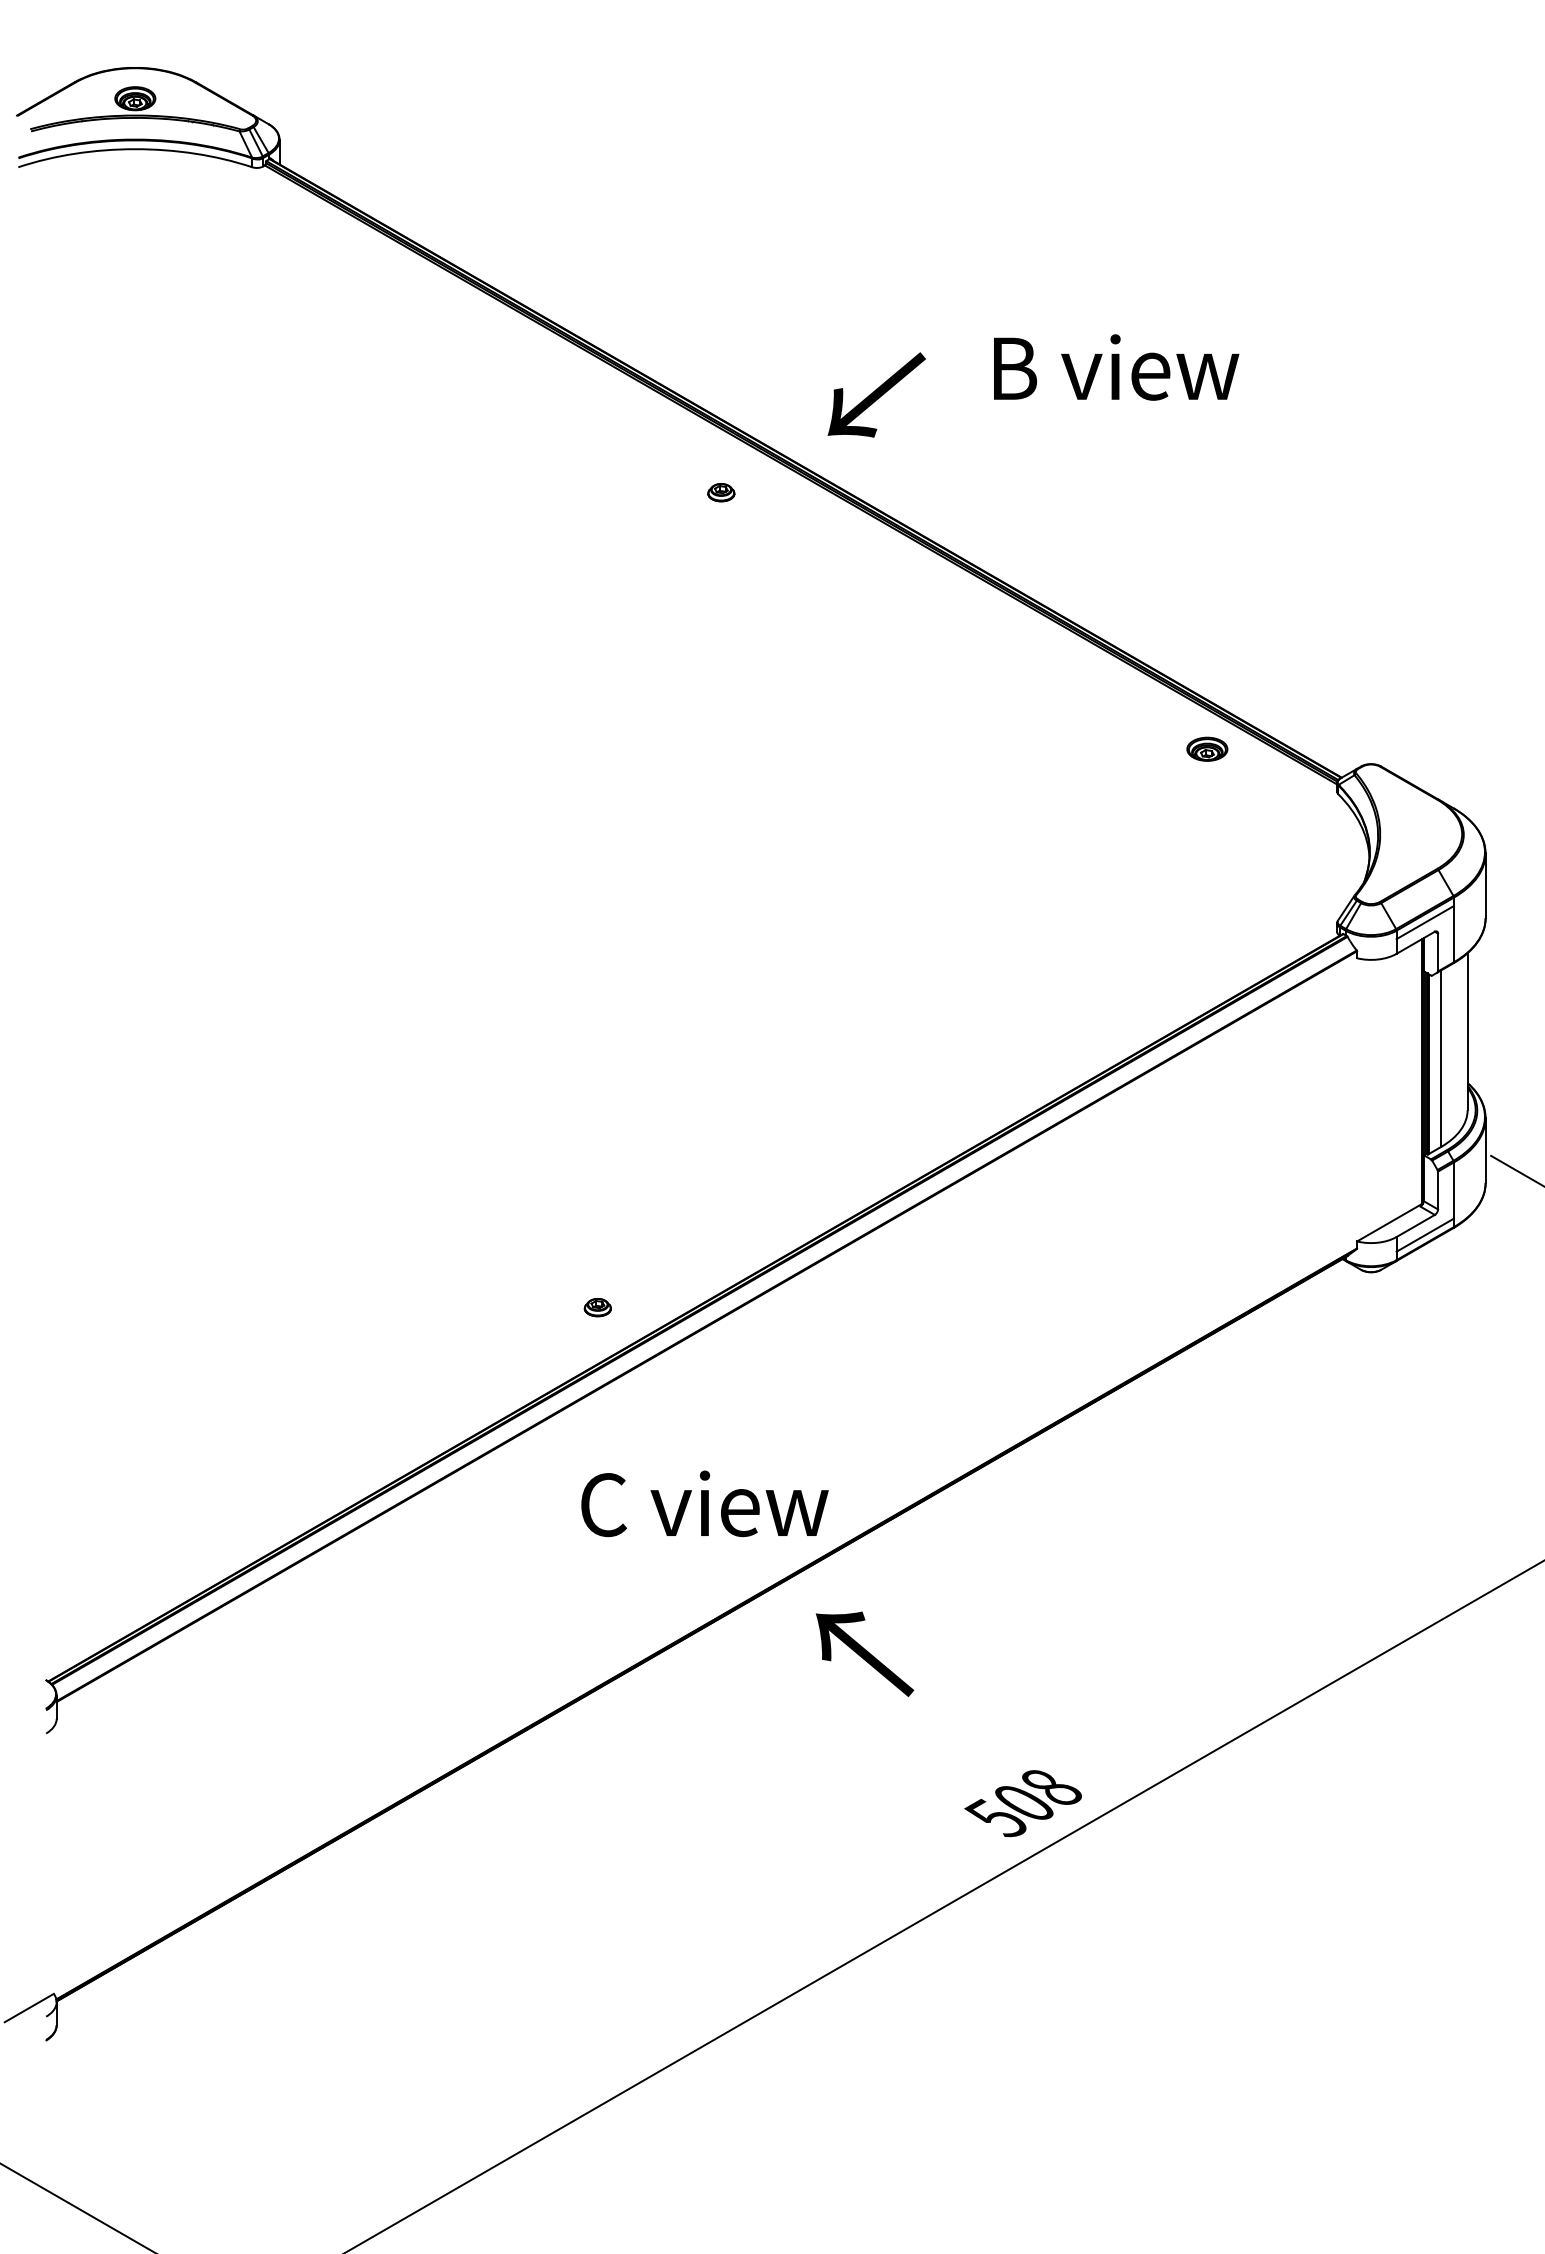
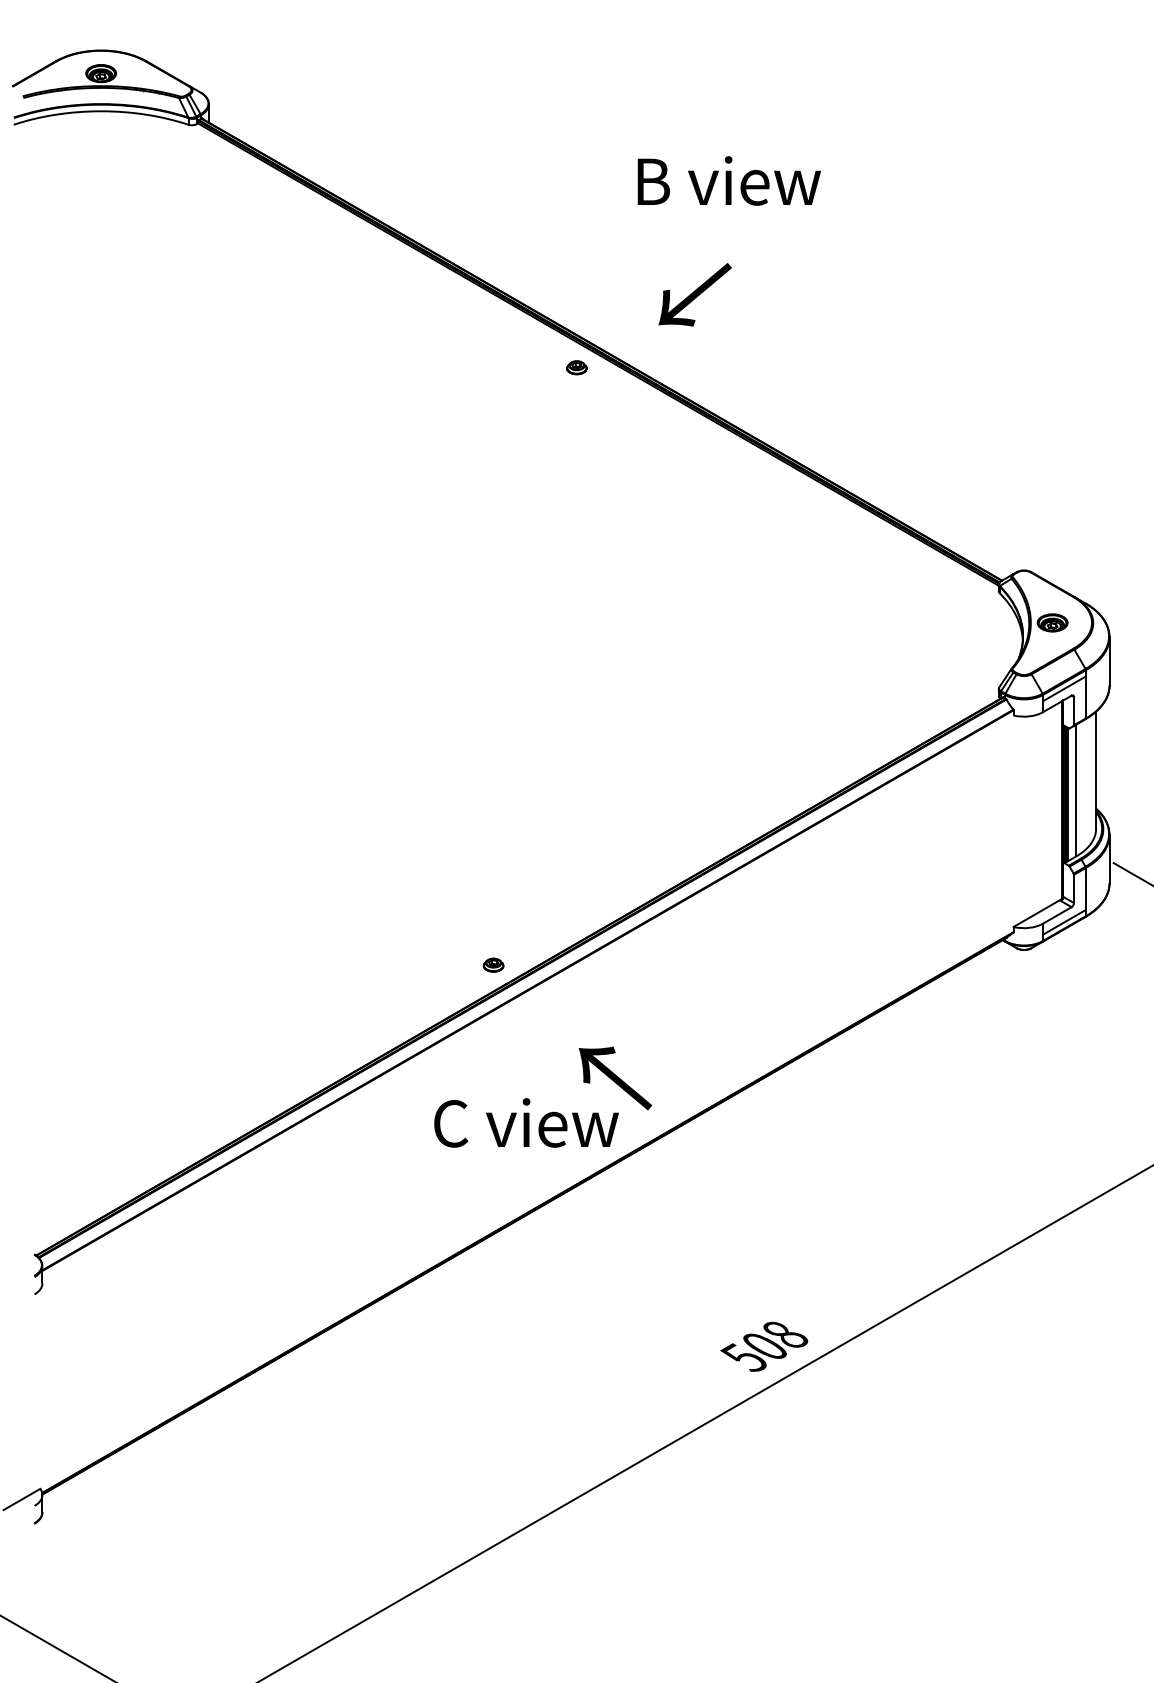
text: (1116, 367) -> (729, 180), moved
text: (876, 394) -> (694, 294), moved
part: (721, 492) -> (577, 367), moved
part: (1207, 748) -> (1052, 622), moved
part: (597, 1307) -> (493, 965), moved
text: (864, 1653) -> (615, 1077), moved

